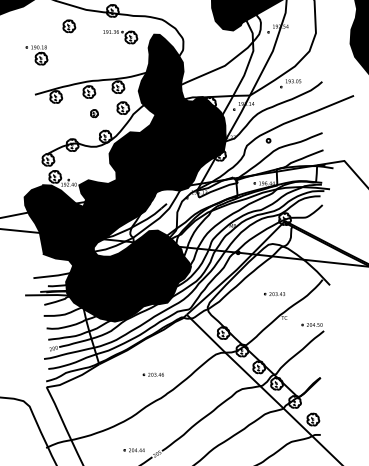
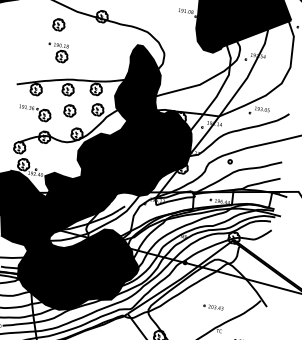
part: (120, 37) -> (34, 113), moved
part: (36, 55) -> (57, 52), moved
part: (94, 113) -> (70, 110), size x1.67

